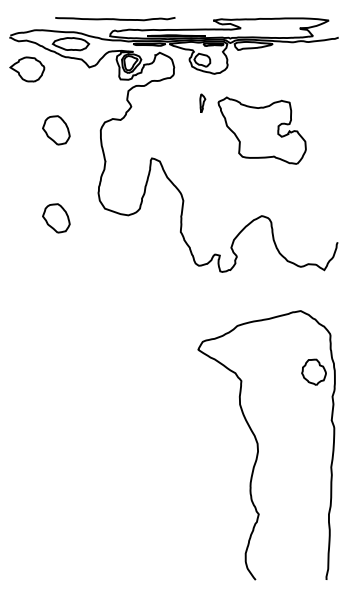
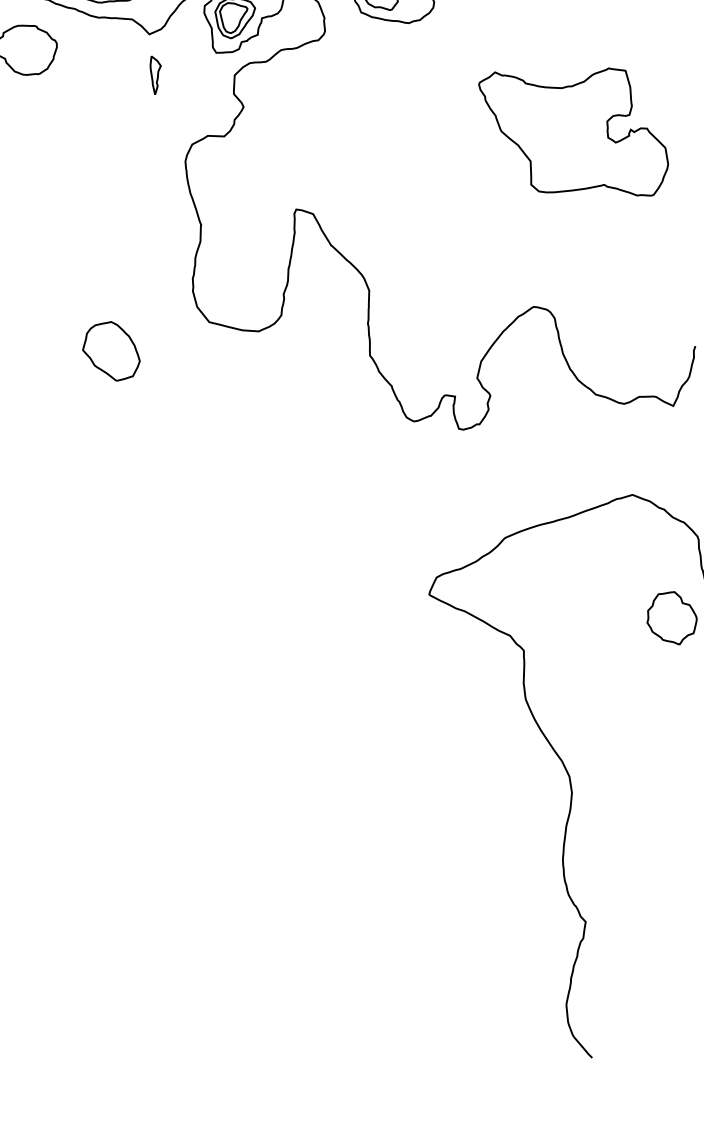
part: (202, 102) -> (155, 73), moved
part: (56, 130) -> (94, 170), removed
part: (261, 130) -> (572, 133), moved

